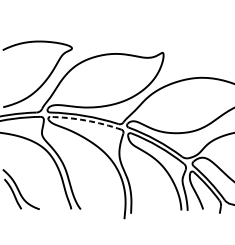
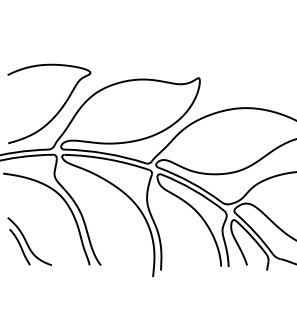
arc: (86, 120) -> (107, 159), dashed -> solid

